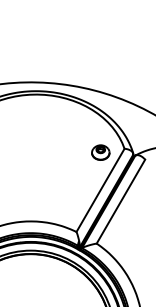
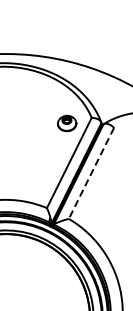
line: (120, 202) -> (91, 174), solid -> dashed

